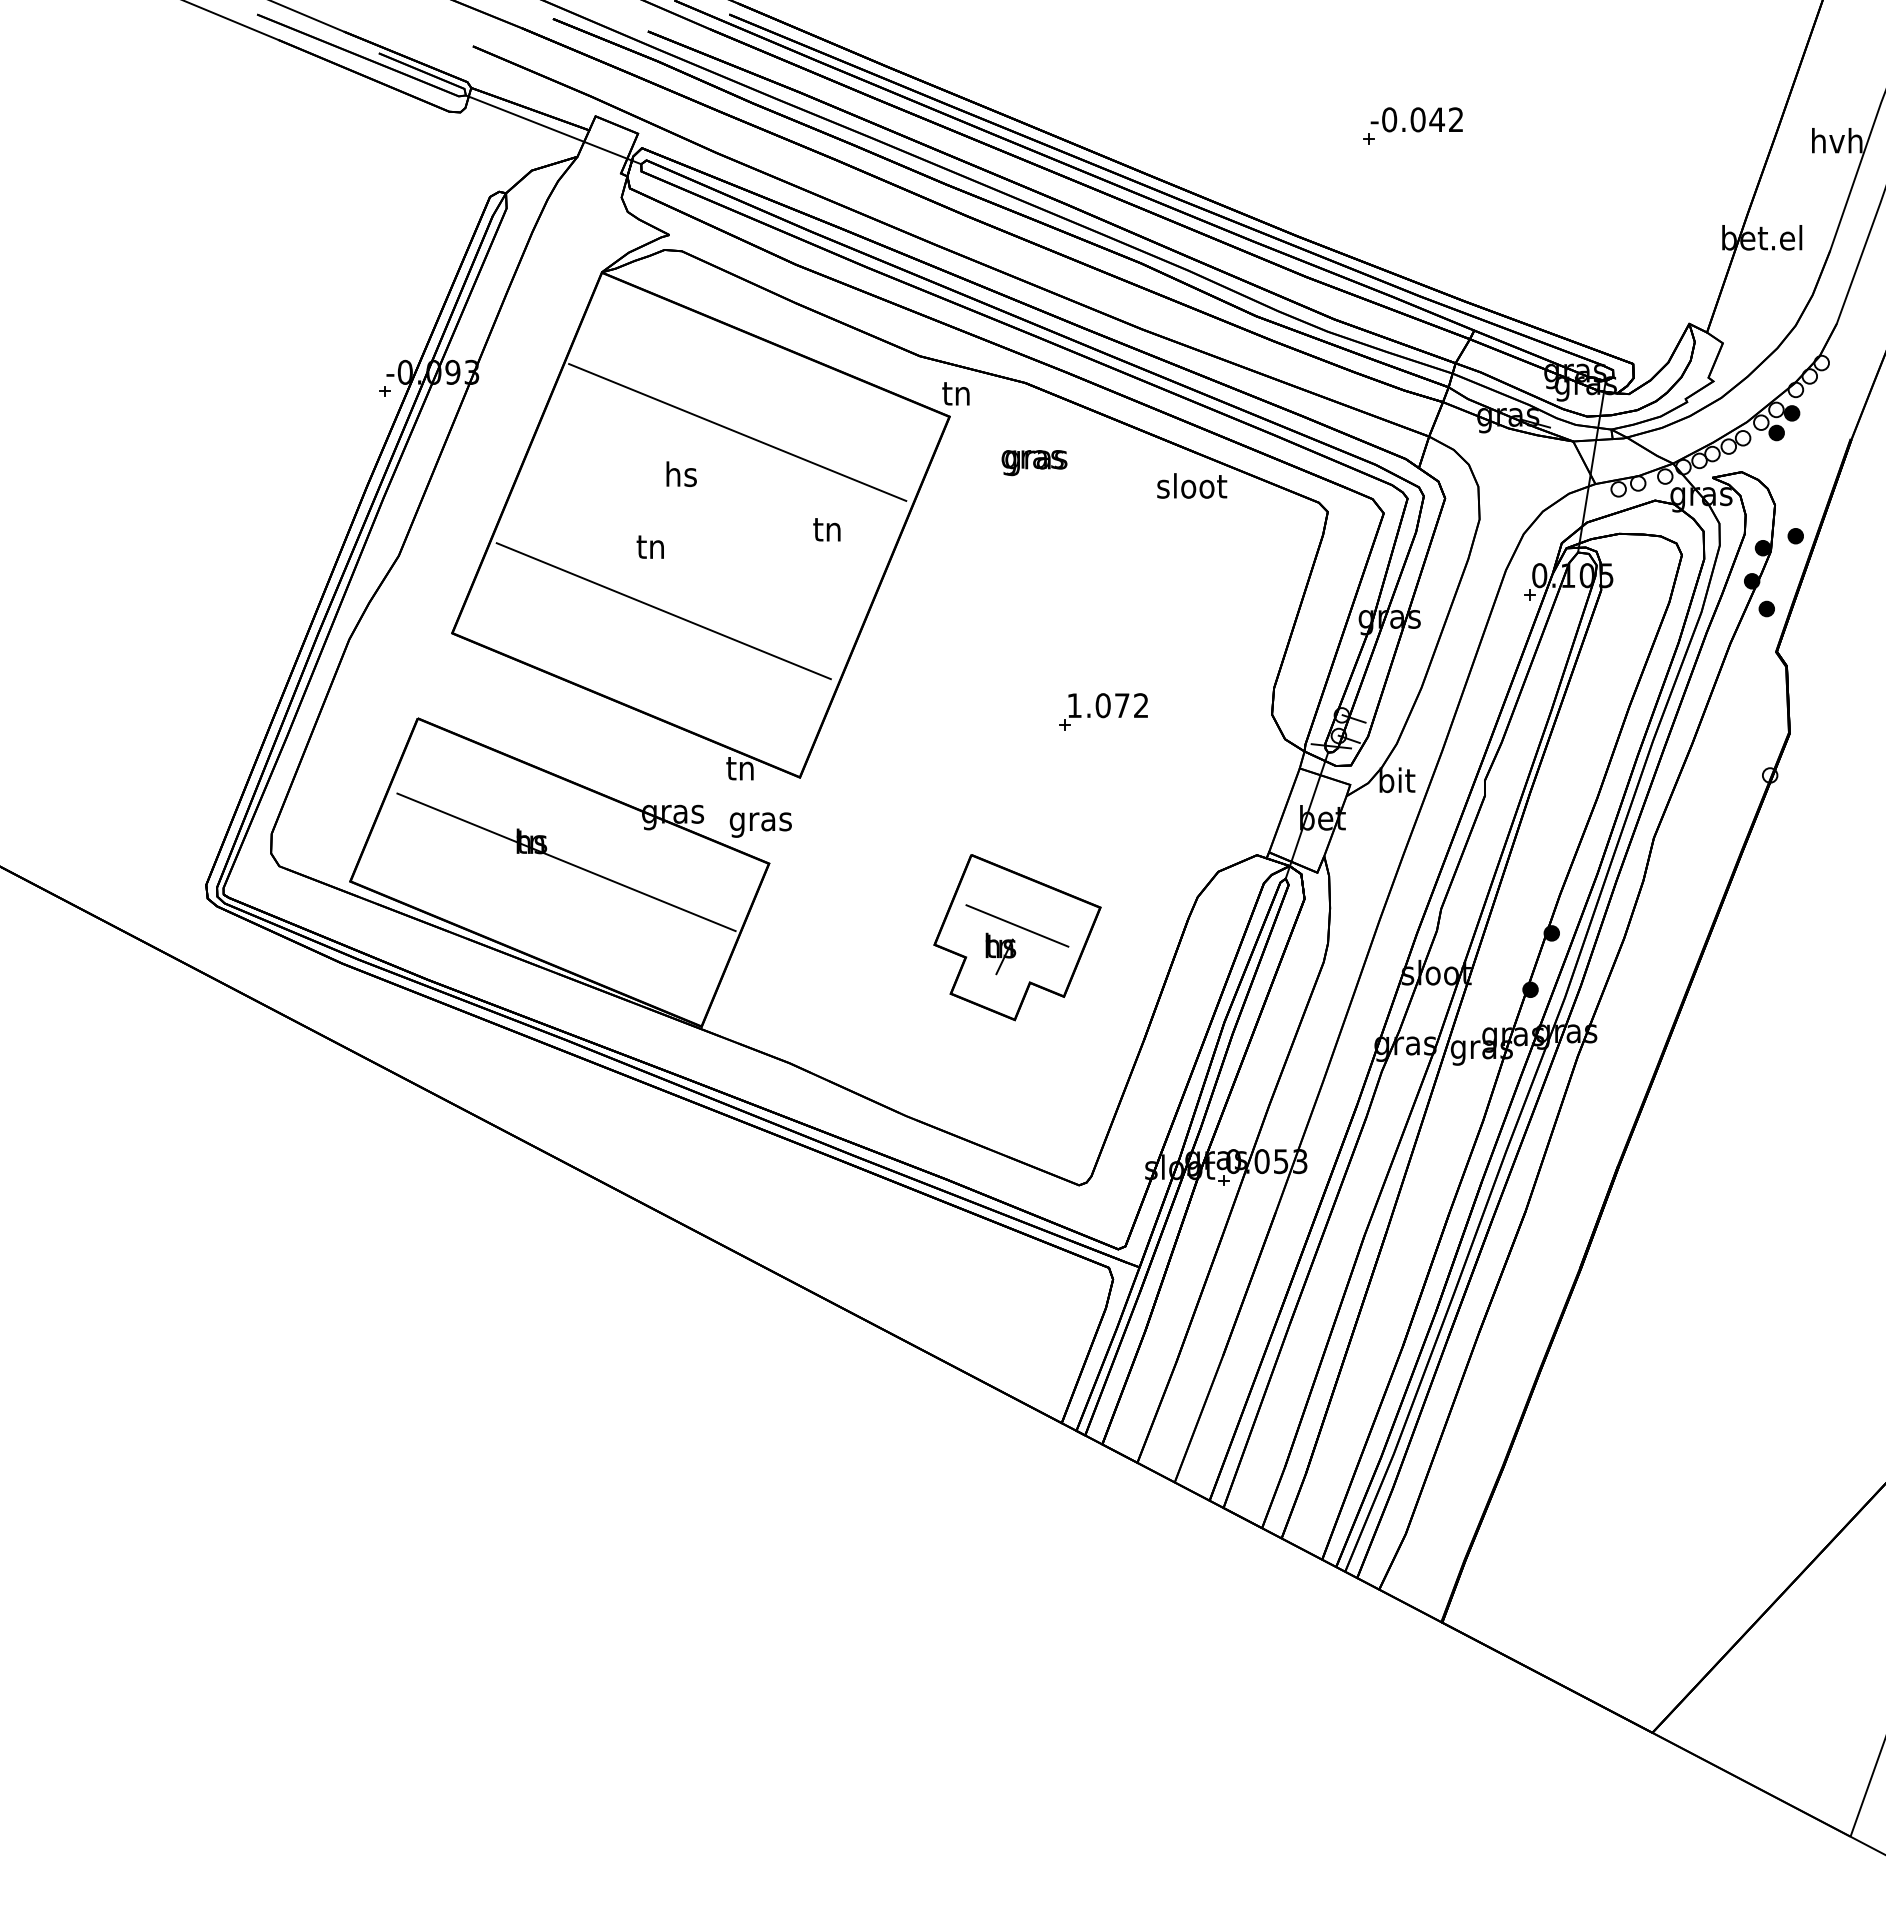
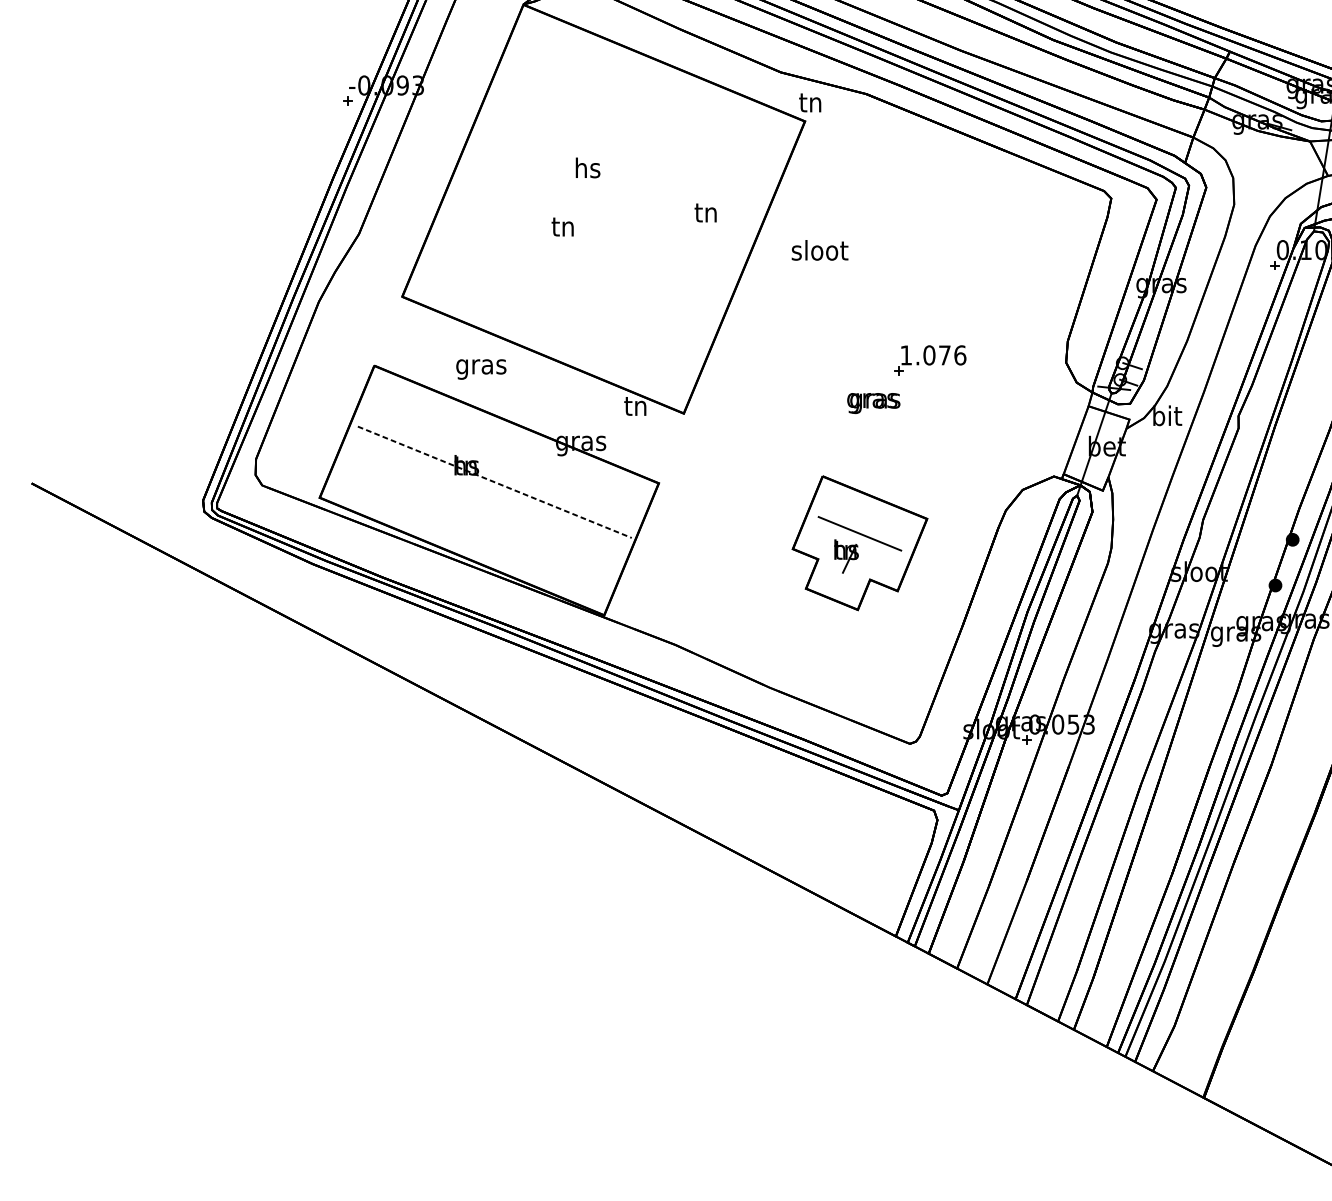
line: (737, 432) -> (633, 134), removed
text: (1034, 463) -> (873, 403), moved
text: (1192, 485) -> (820, 250), moved
line: (663, 611) -> (573, 279), removed
text: (1141, 705) -> (960, 355), 1.072 -> 1.076
text: (760, 824) -> (481, 369), moved
line: (566, 862) -> (494, 482), solid -> dashed

